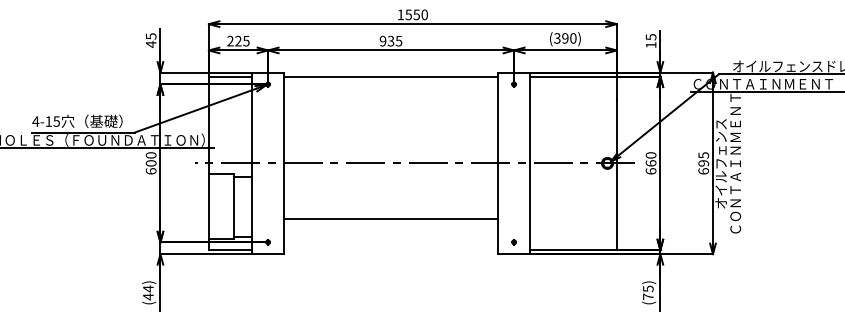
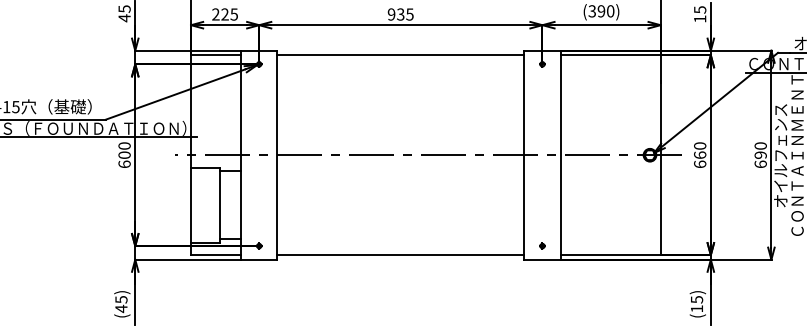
text: (703, 155) -> (760, 146), 695 -> 690
line: (390, 219) -> (400, 255), moved
text: (148, 288) -> (121, 299), (44) -> (45)
text: (648, 296) -> (697, 308), (75) -> (15)

